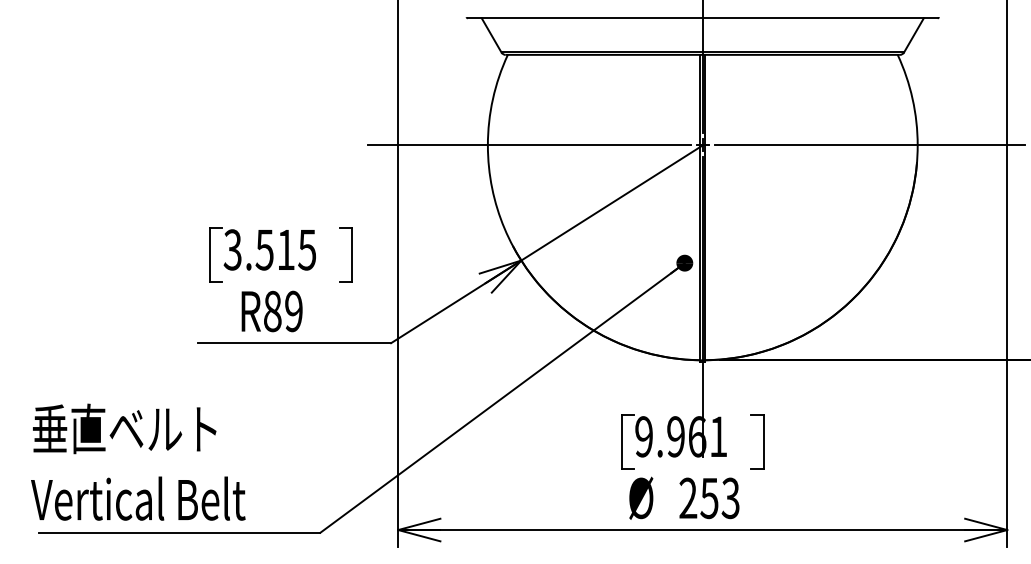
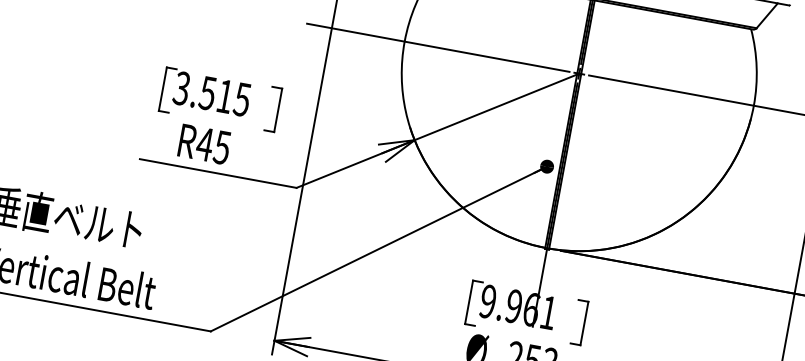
text: (282, 311) -> (213, 145), R89 -> R45

